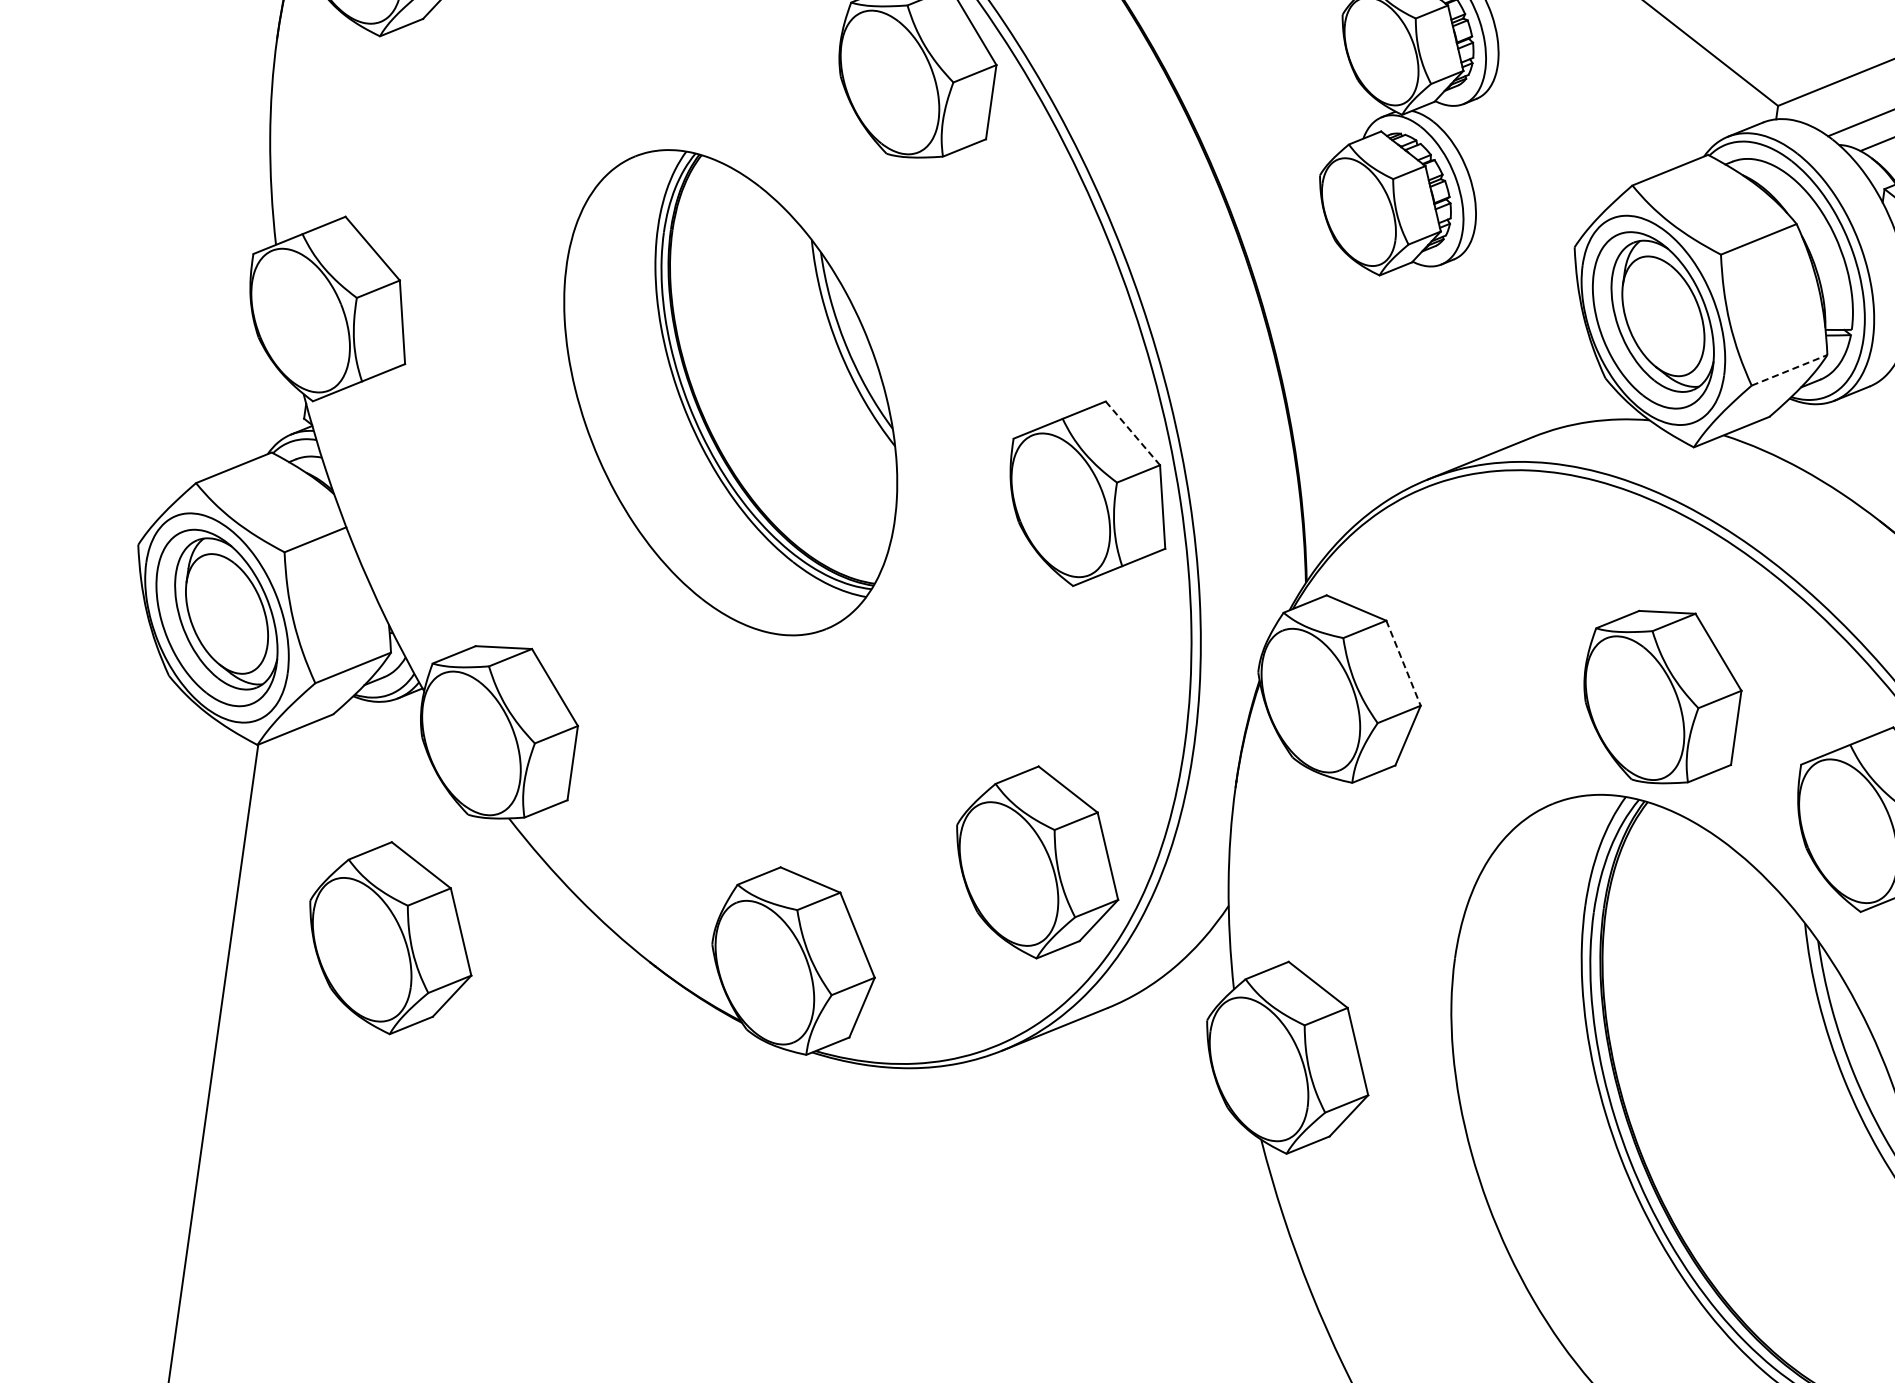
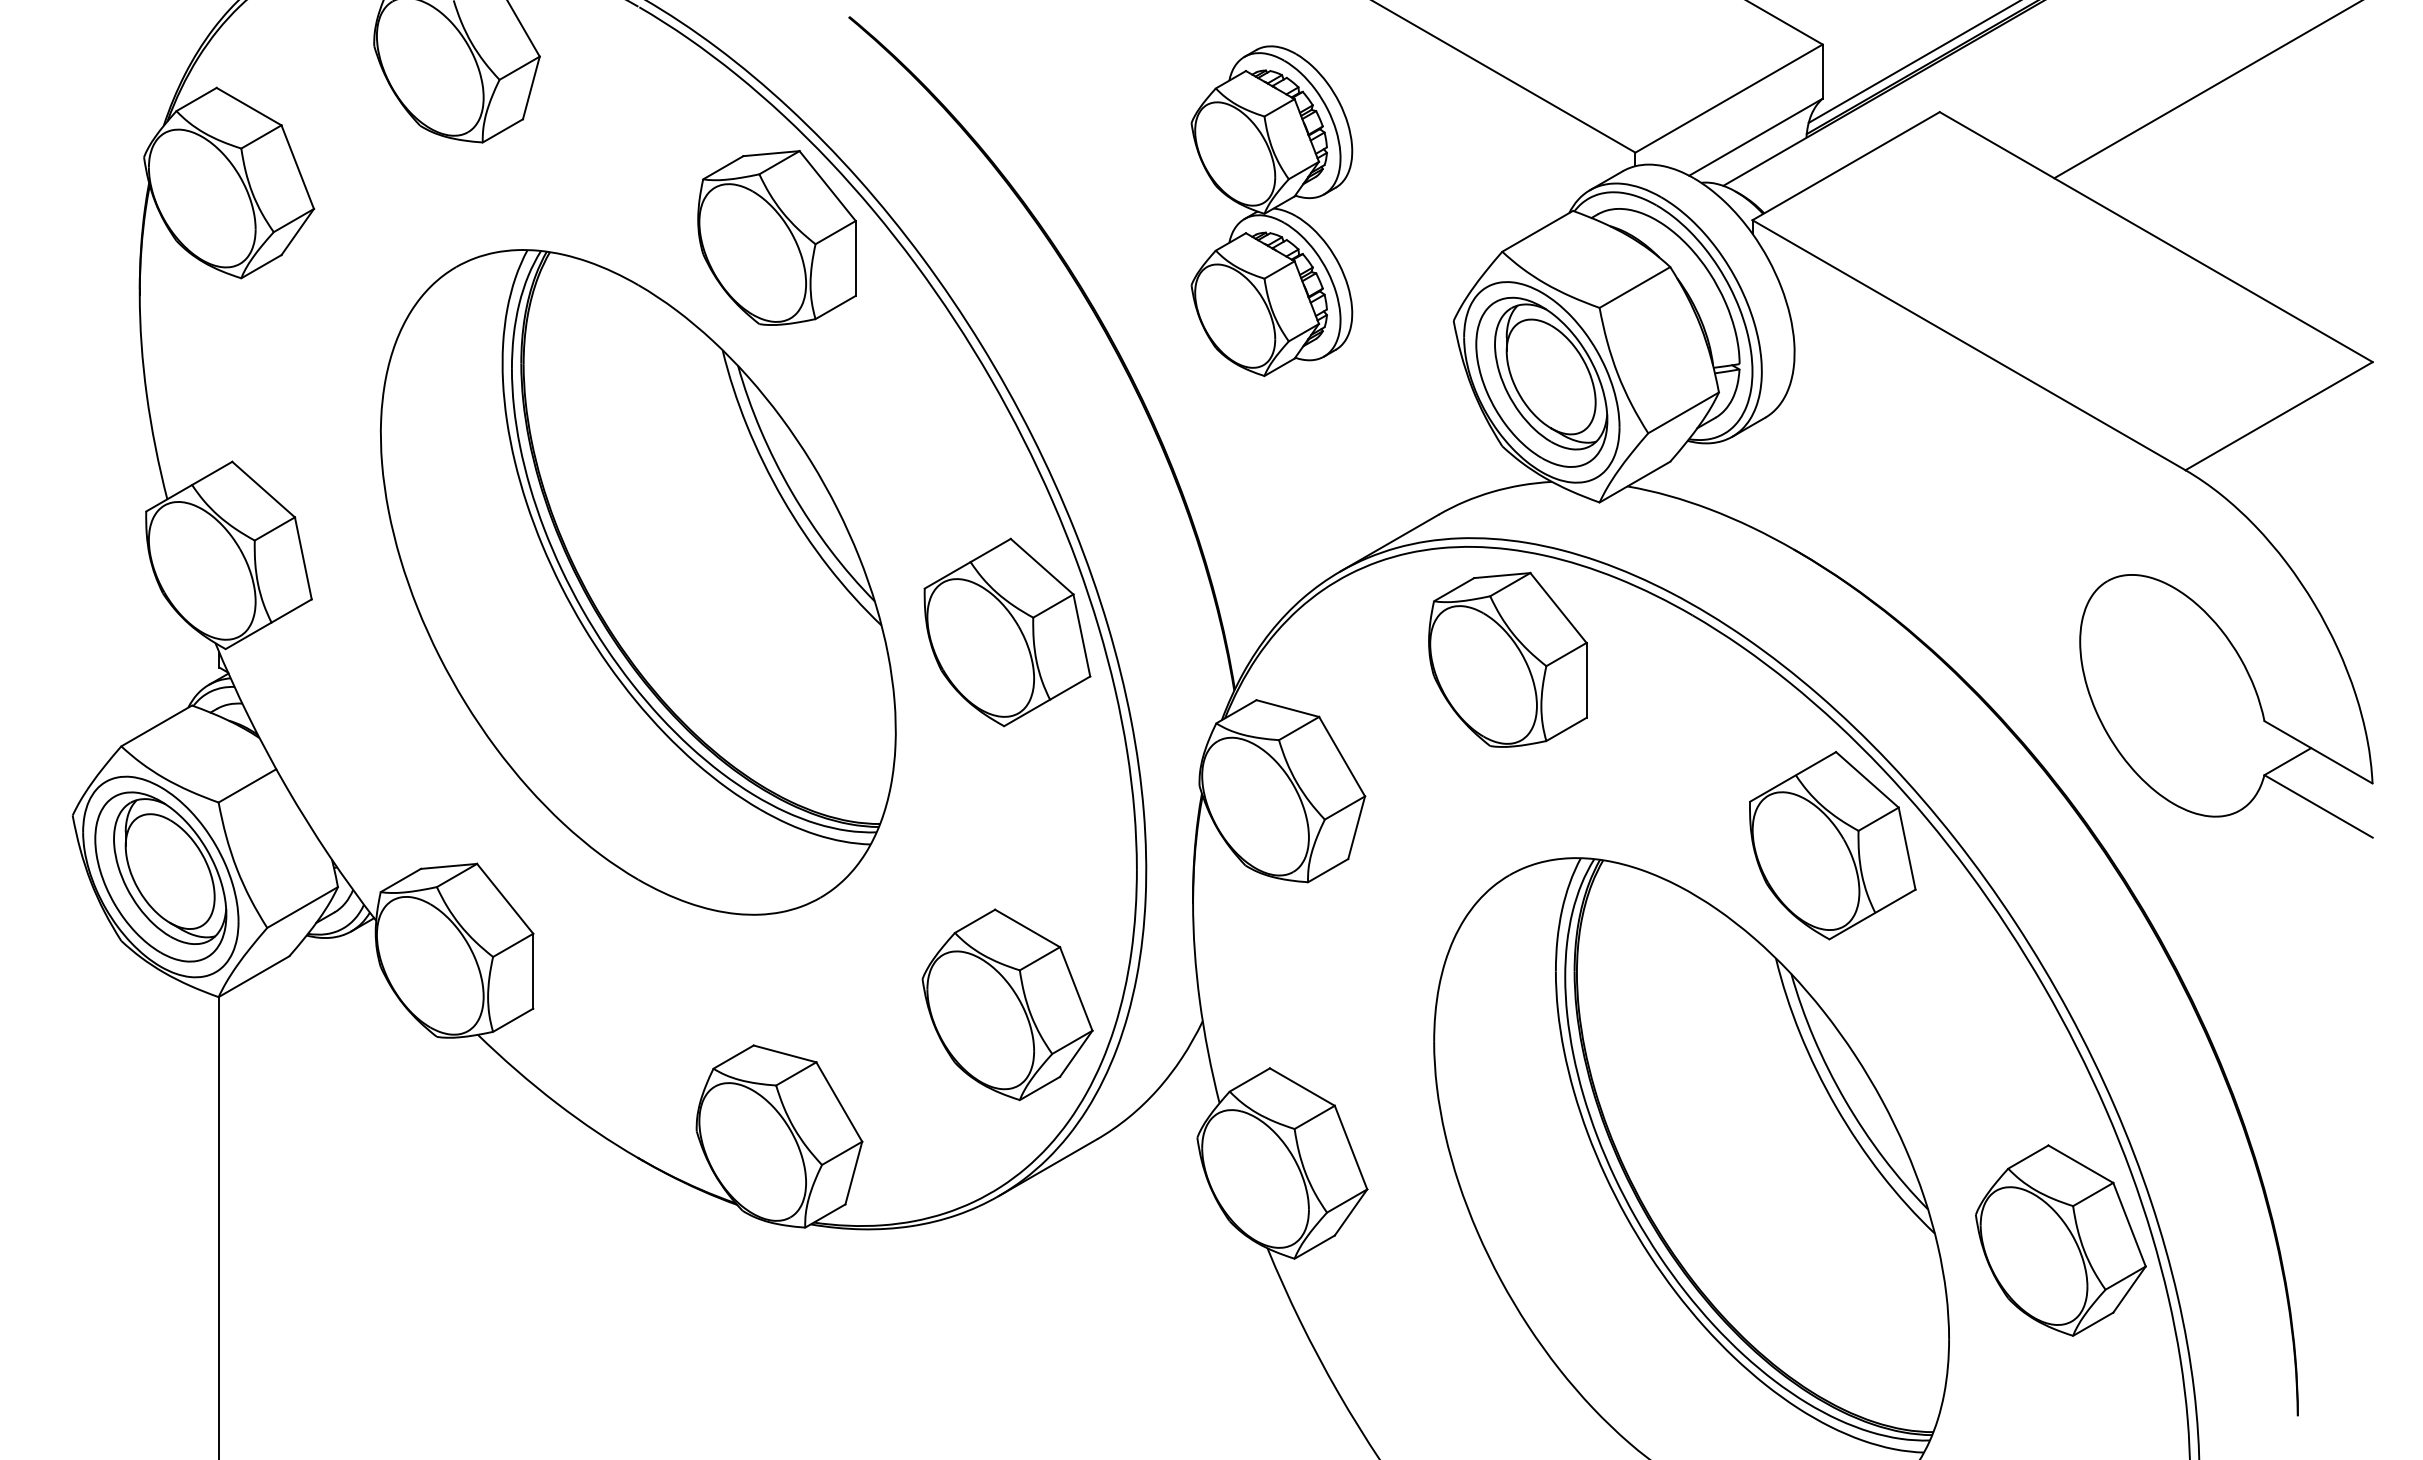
line: (1789, 369) -> (1683, 412), dashed -> solid
part: (730, 392) -> (637, 582), size x1.43
line: (1133, 433) -> (1042, 566), dashed -> solid
line: (1403, 663) -> (1342, 756), dashed -> solid
part: (1660, 696) -> (1507, 659), moved
part: (390, 937) -> (377, 1169), removed

